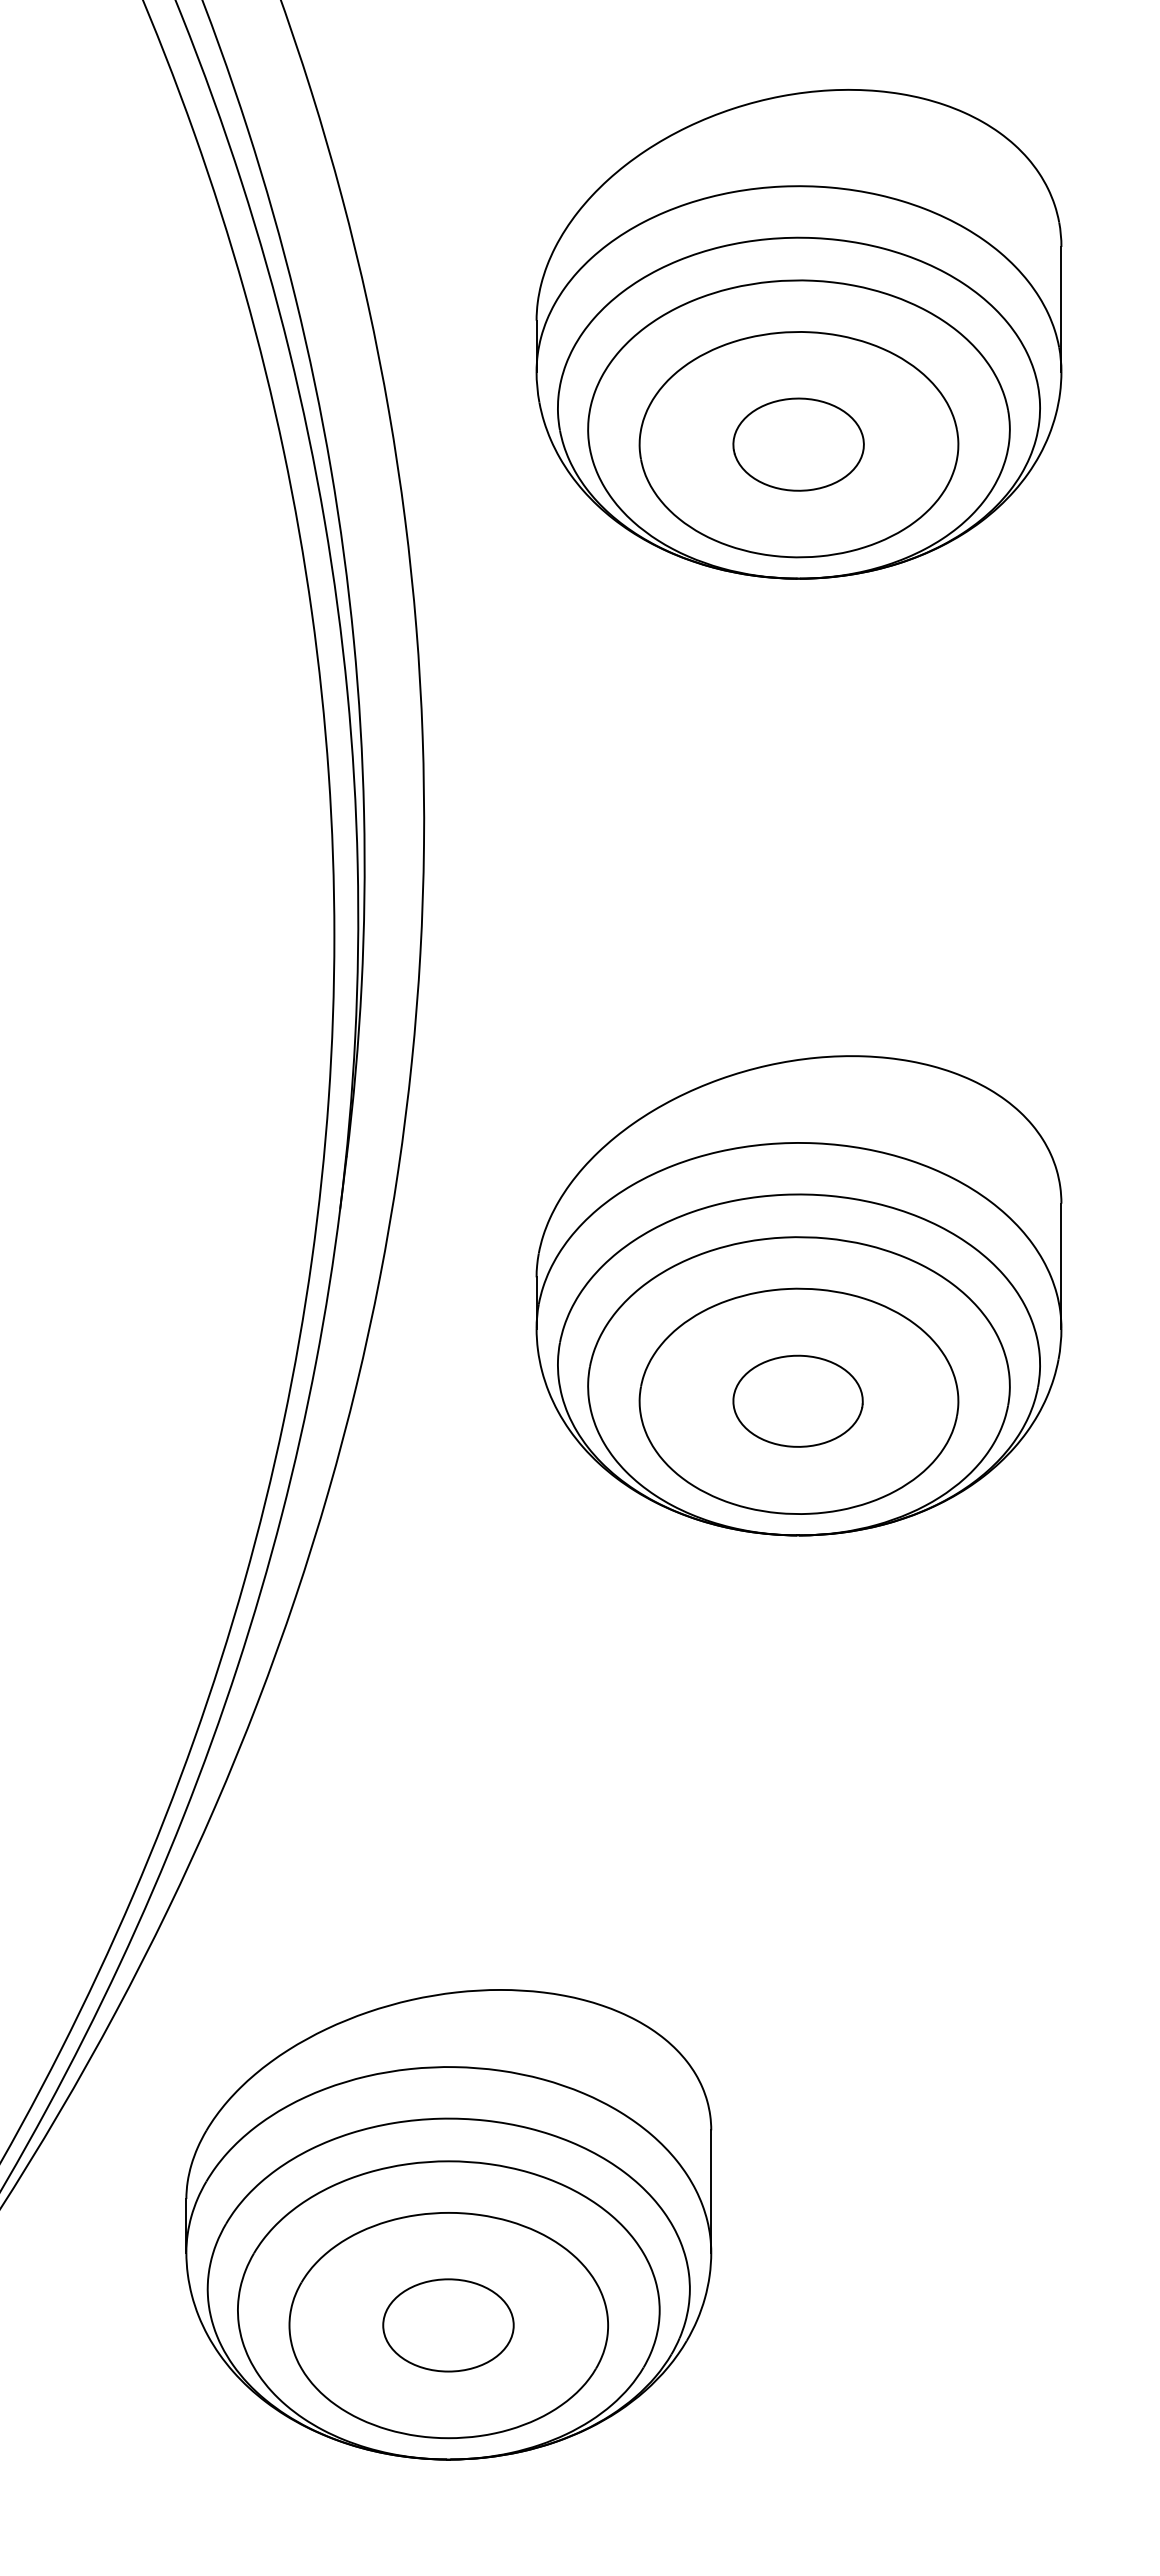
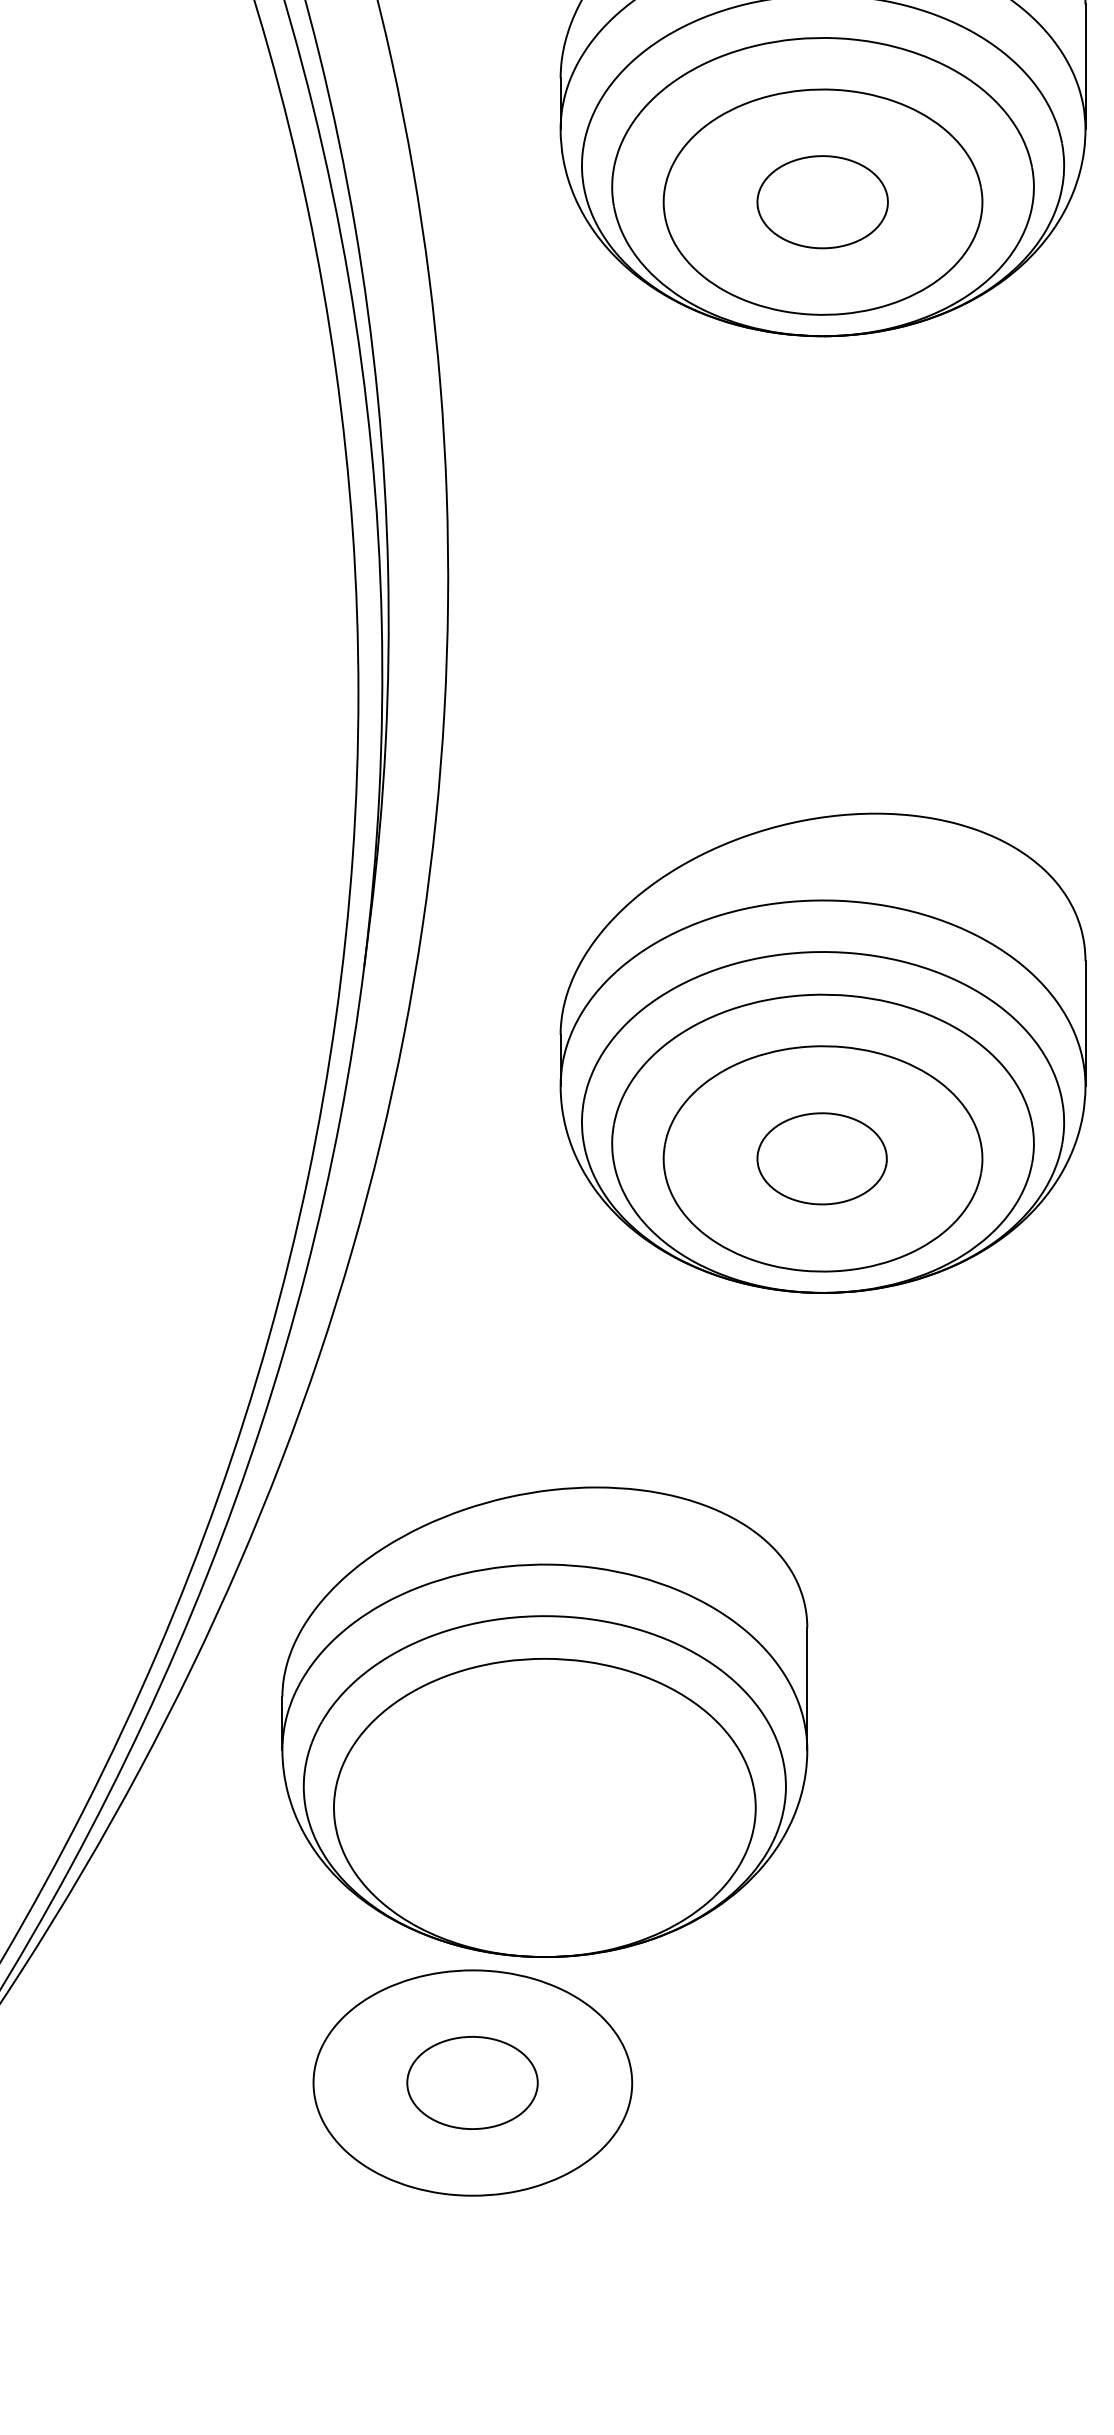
part: (448, 2224) -> (544, 1722), moved

